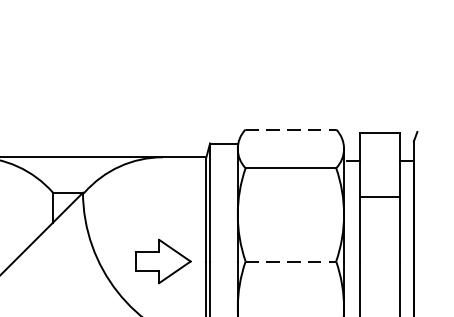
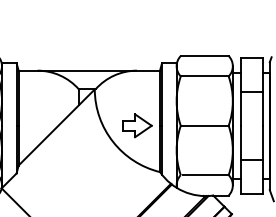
line: (290, 128) -> (204, 55), dashed -> solid
line: (290, 260) -> (204, 125), dashed -> solid

